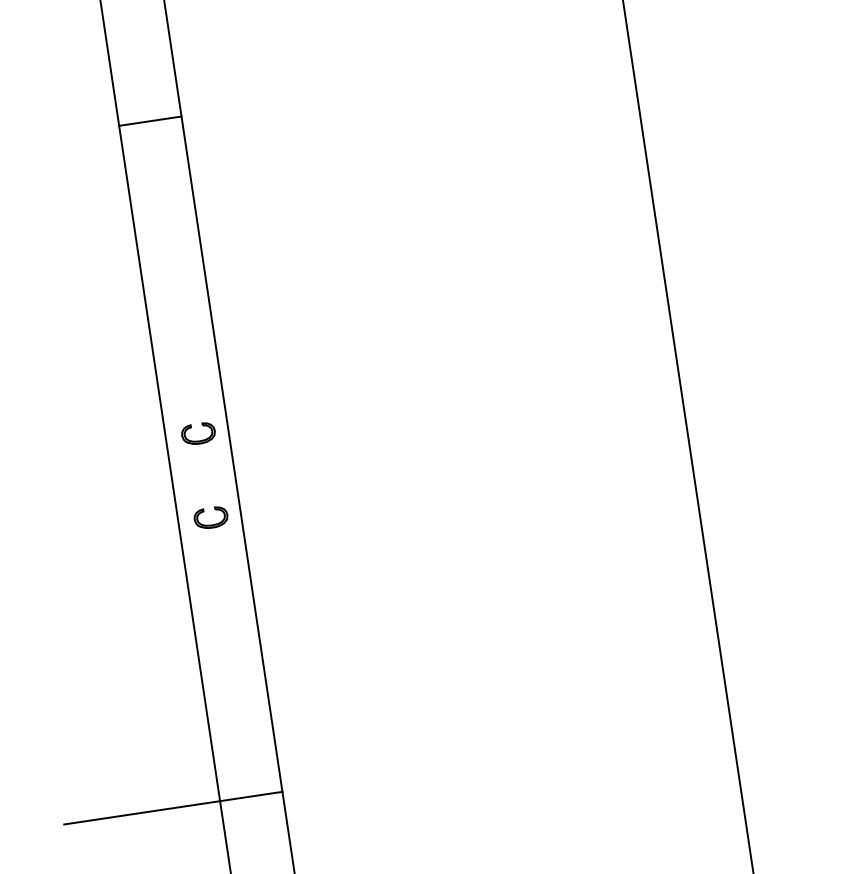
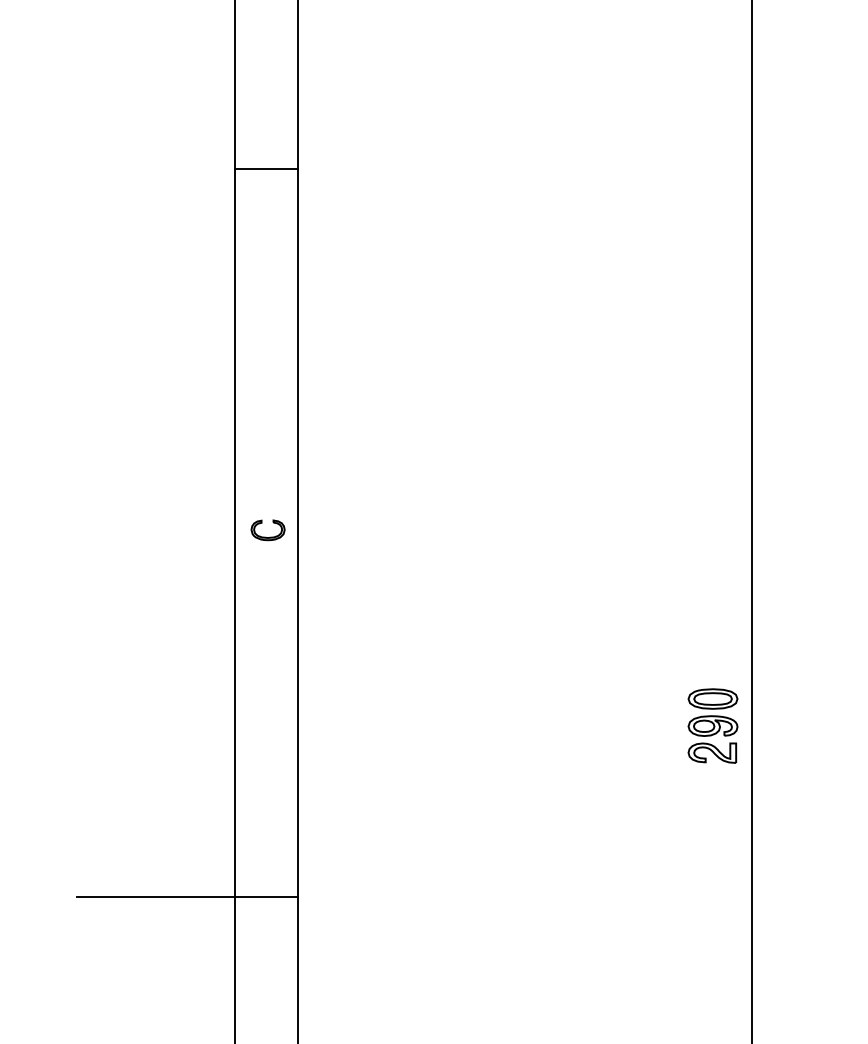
line: (150, 121) -> (266, 169), moved
part: (209, 524) -> (265, 621), removed
part: (666, 561) -> (712, 725), added

